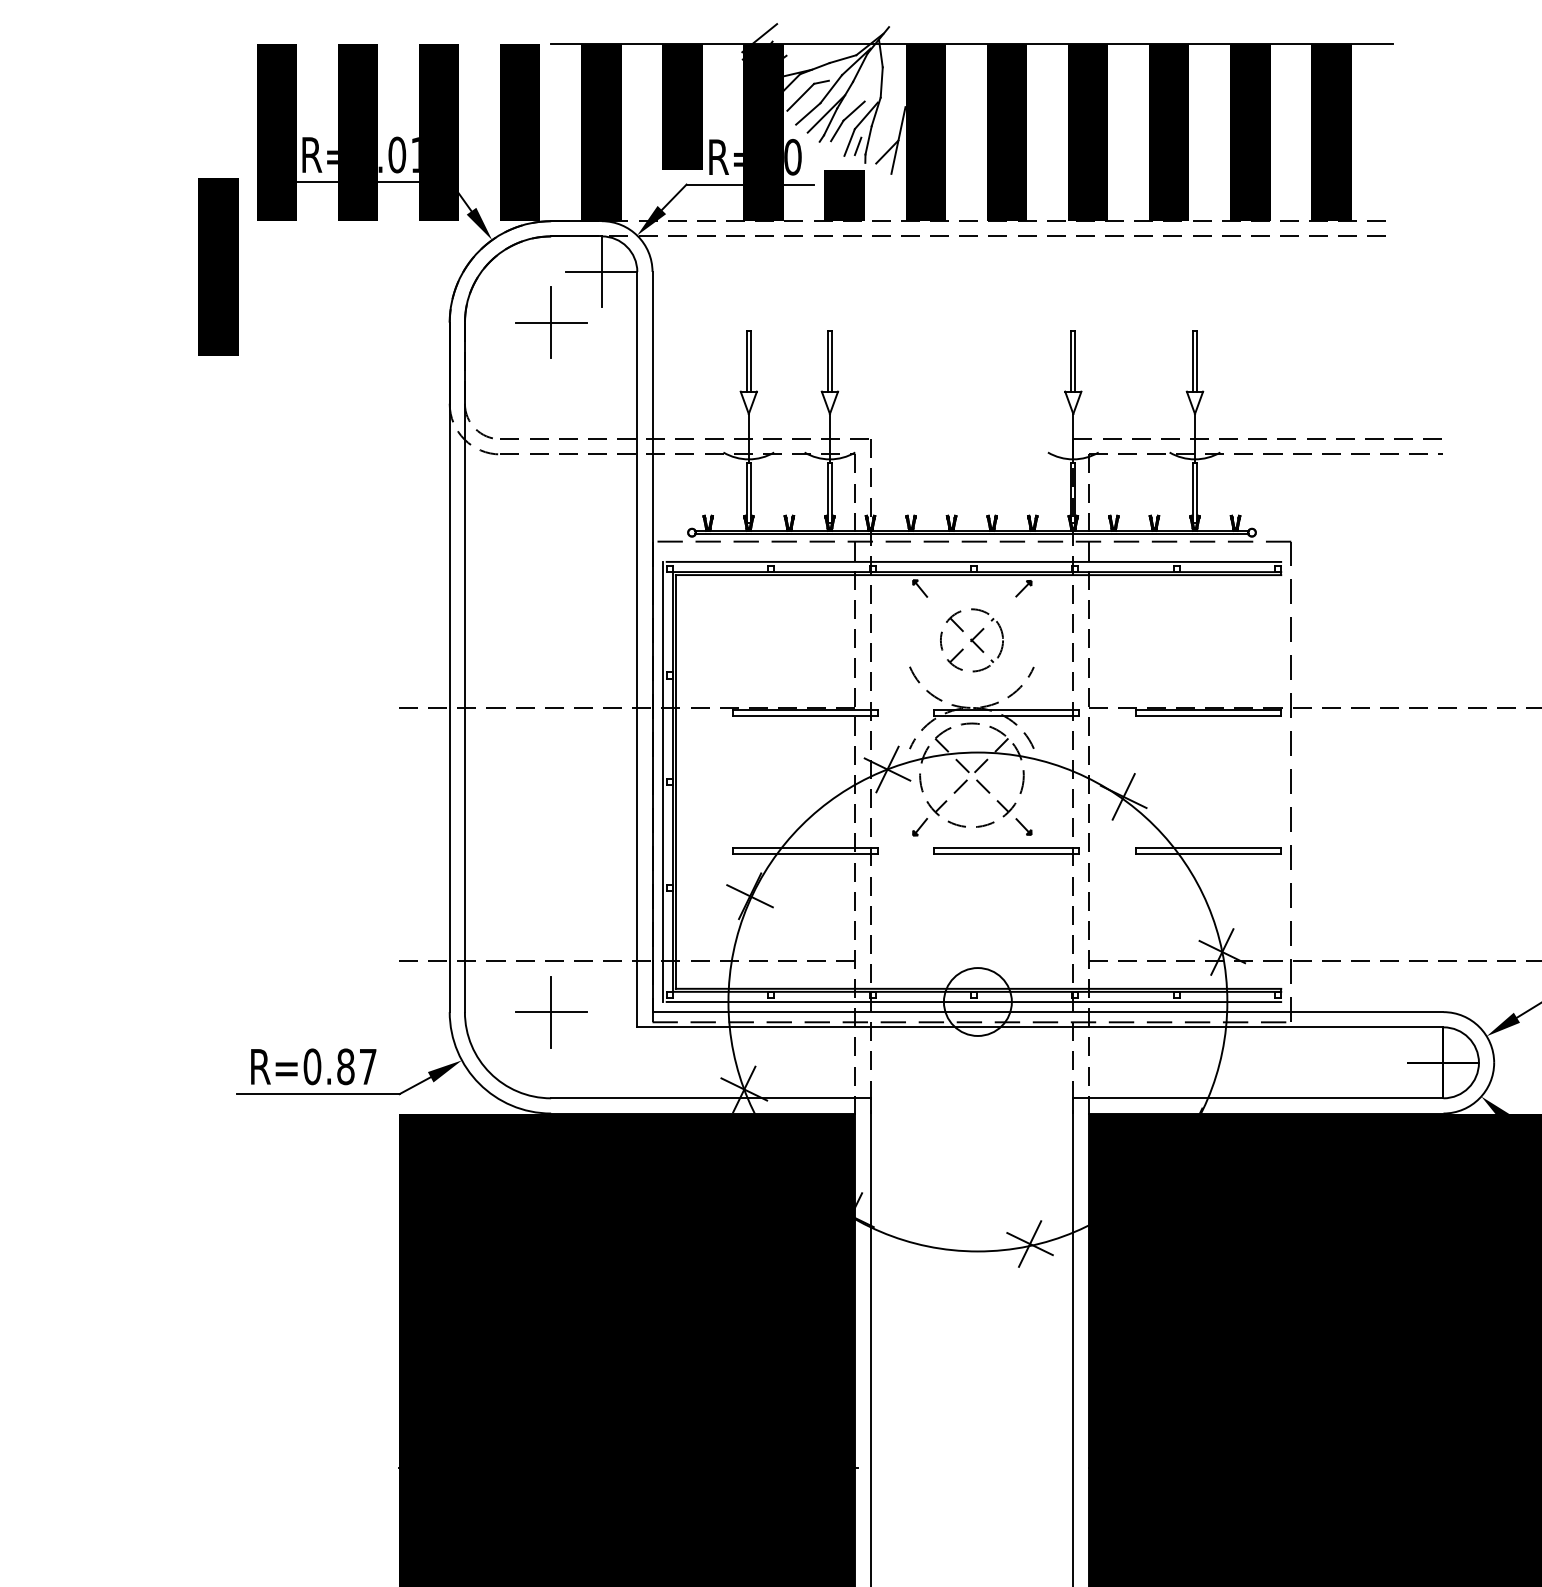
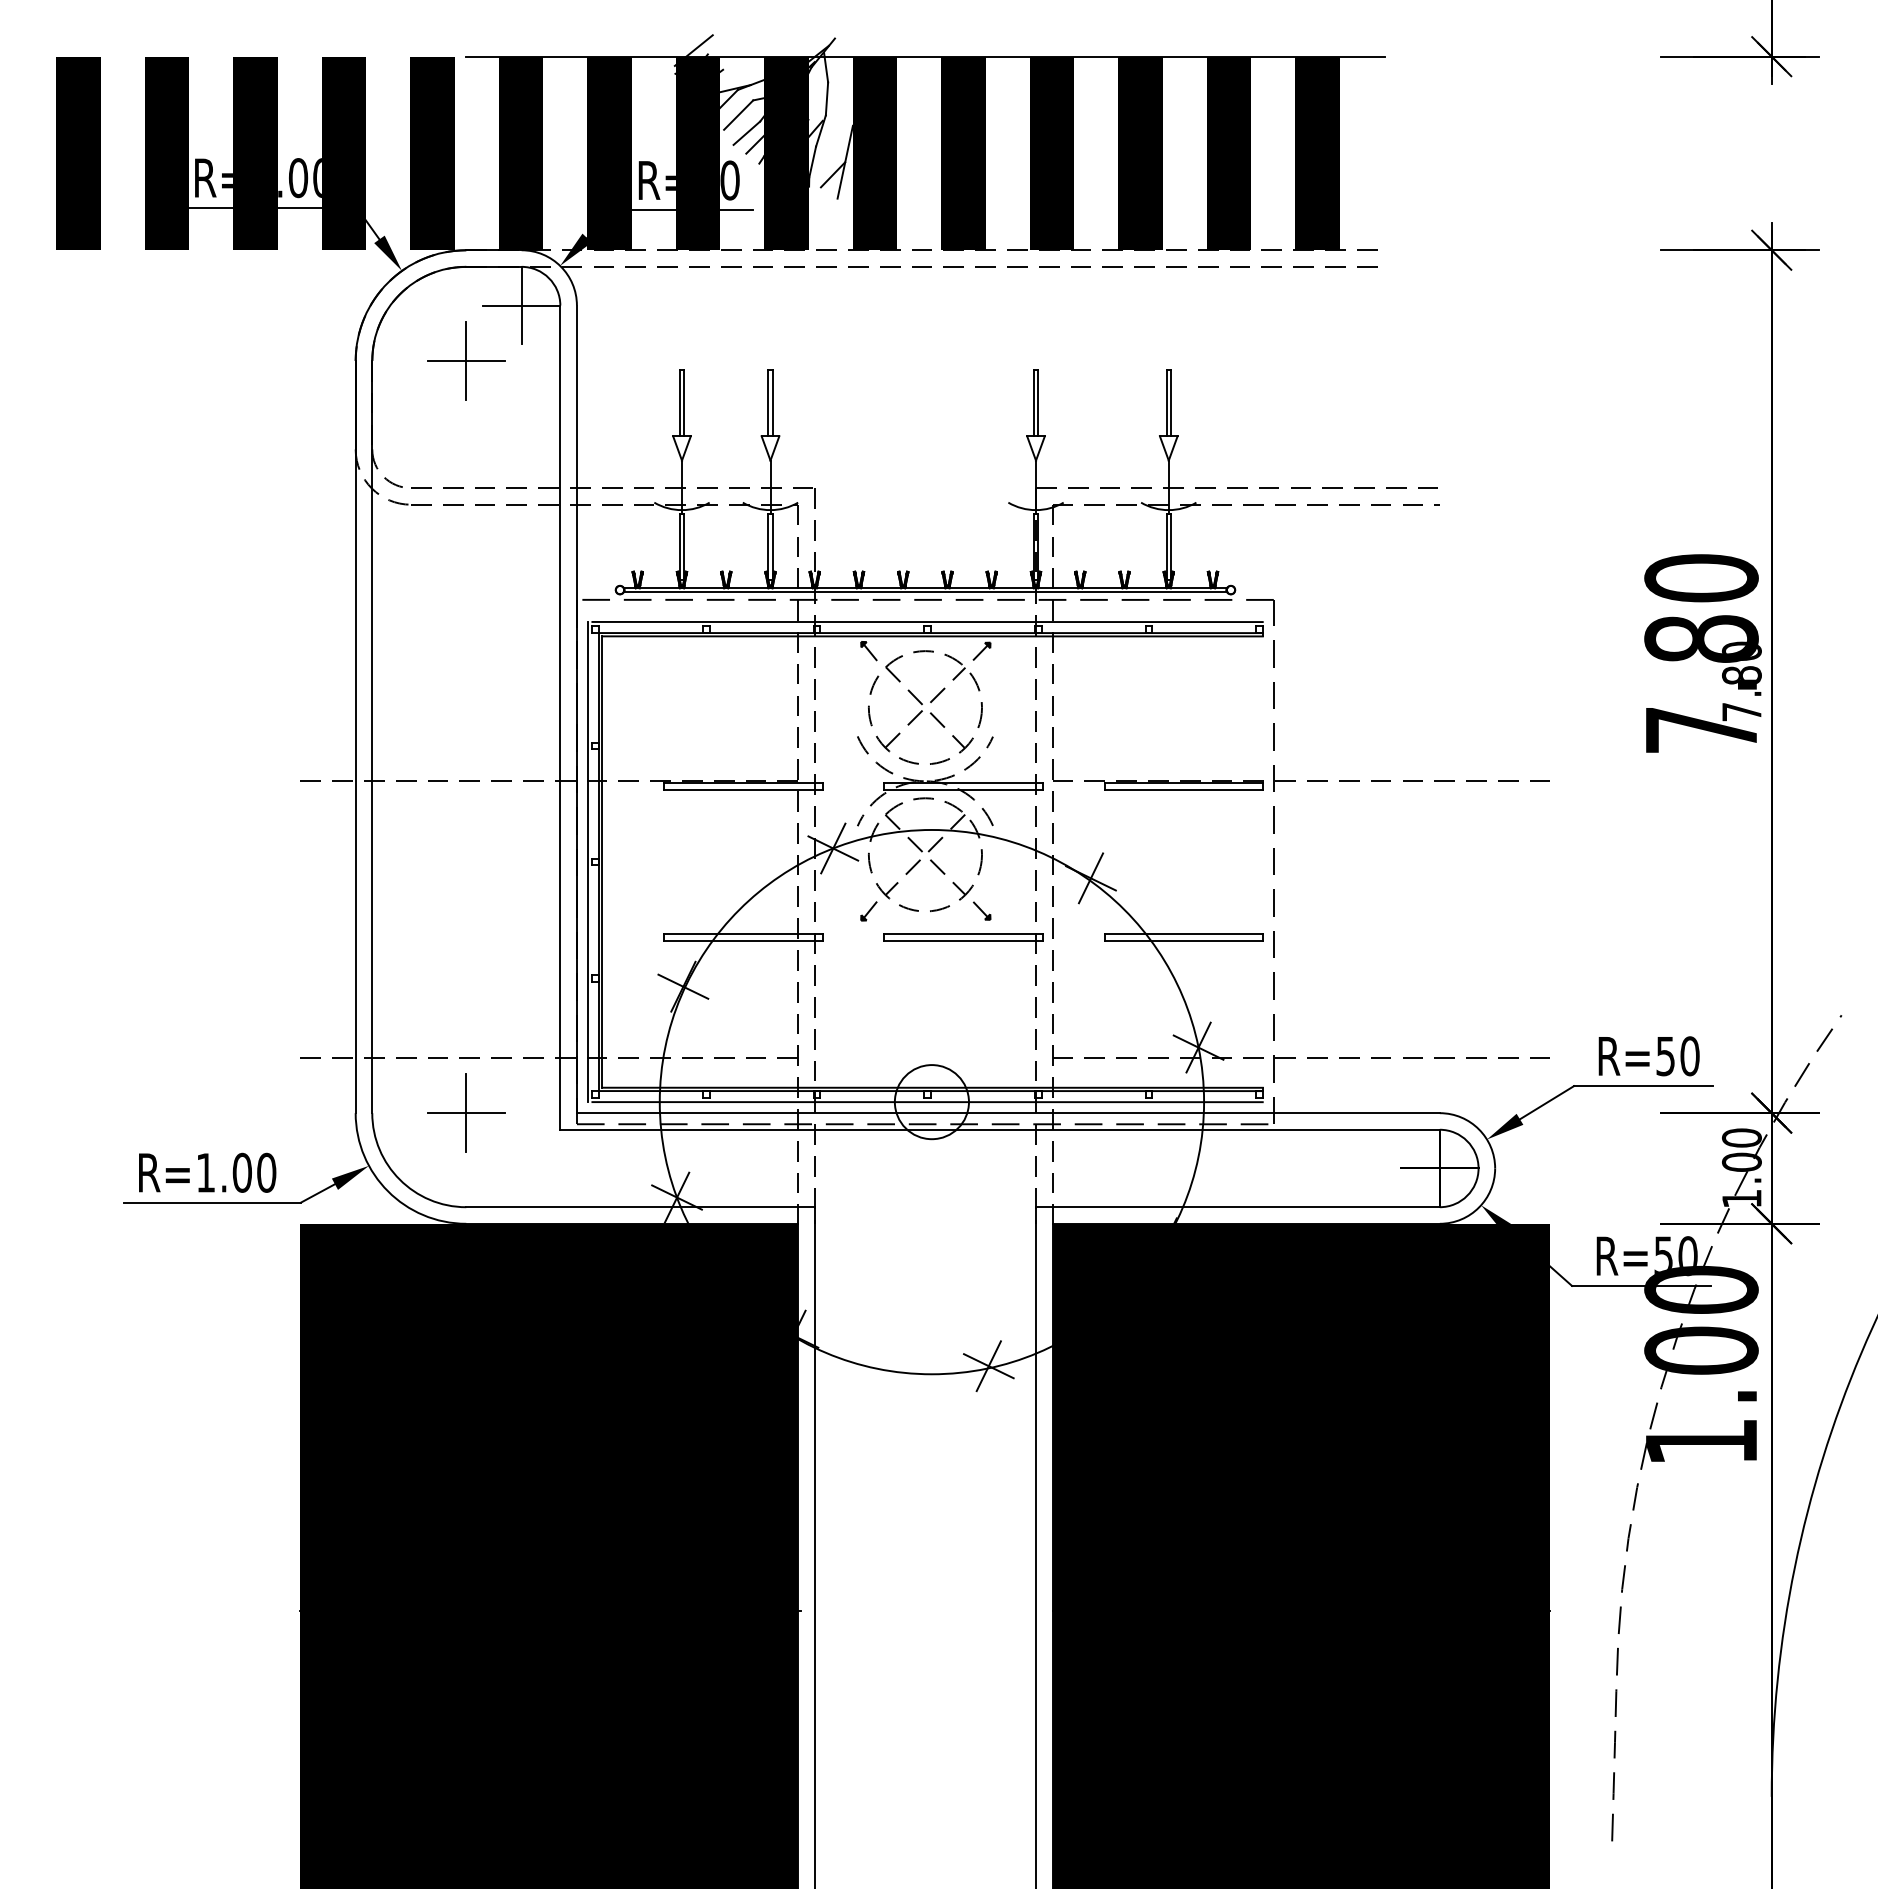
fill: (844, 106) -> (786, 125), added
text: (414, 154) -> (317, 177), R=1.01 -> R=1.00
fill: (682, 195) -> (609, 222), added
part: (218, 267) -> (78, 153), moved
part: (972, 640) -> (925, 707), size x1.67
text: (340, 1066) -> (236, 1172), R=0.87 -> R=1.00

